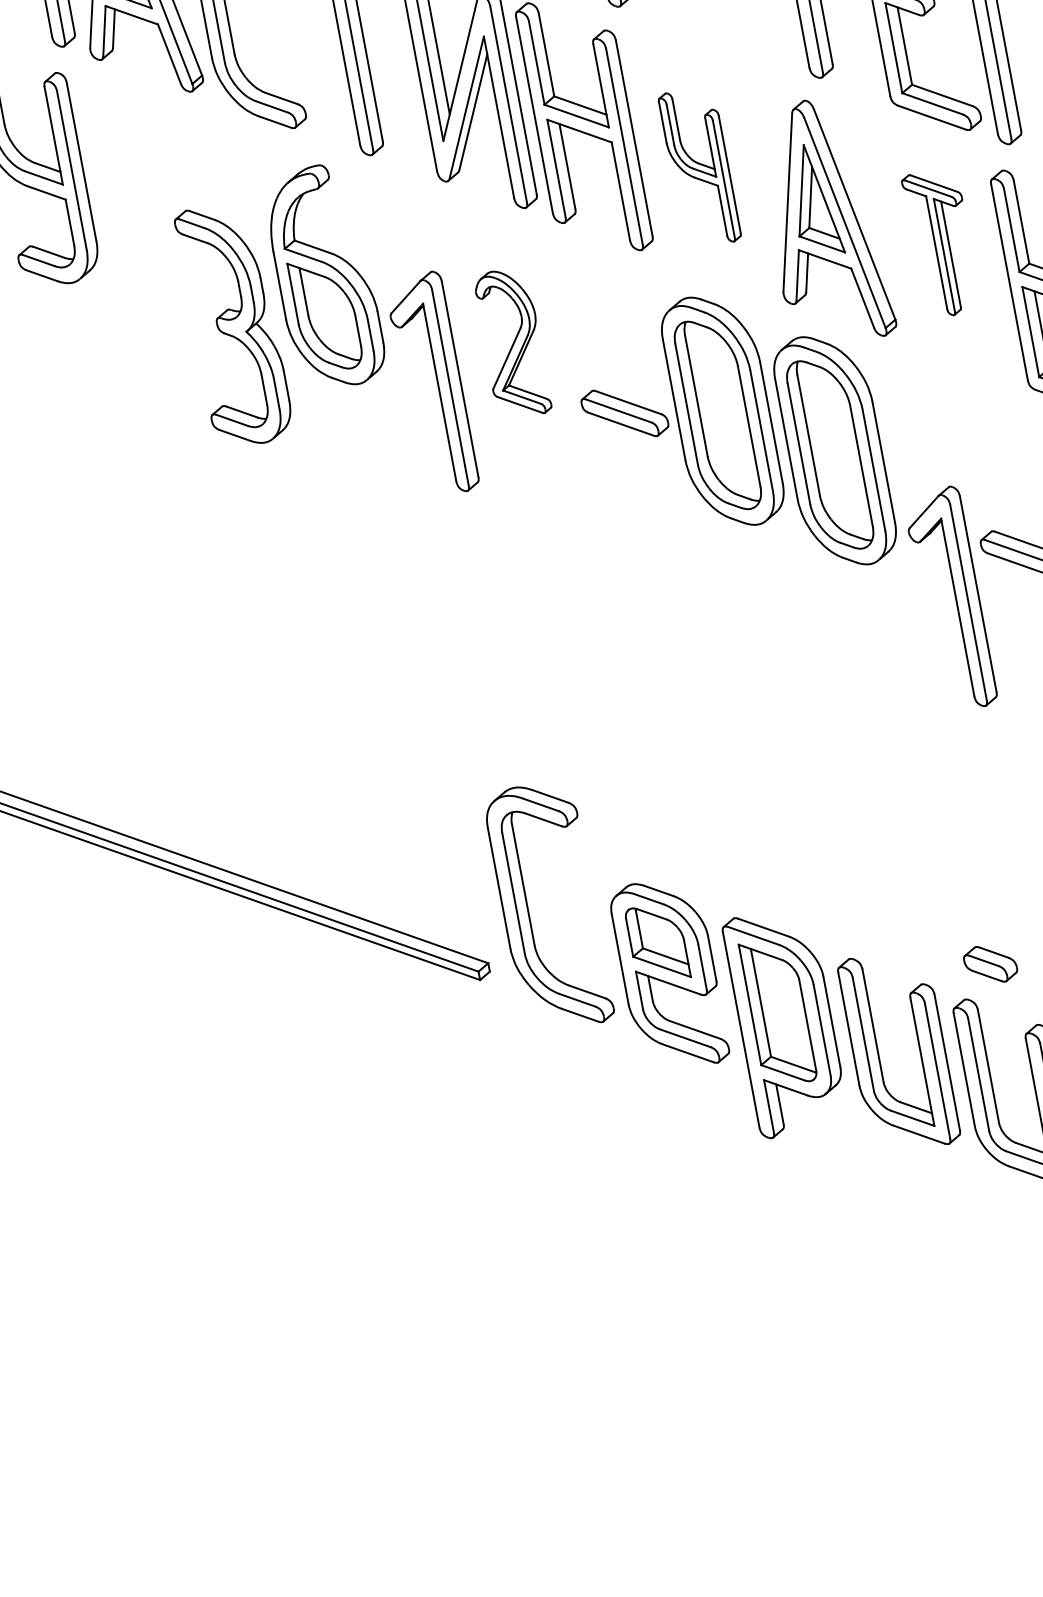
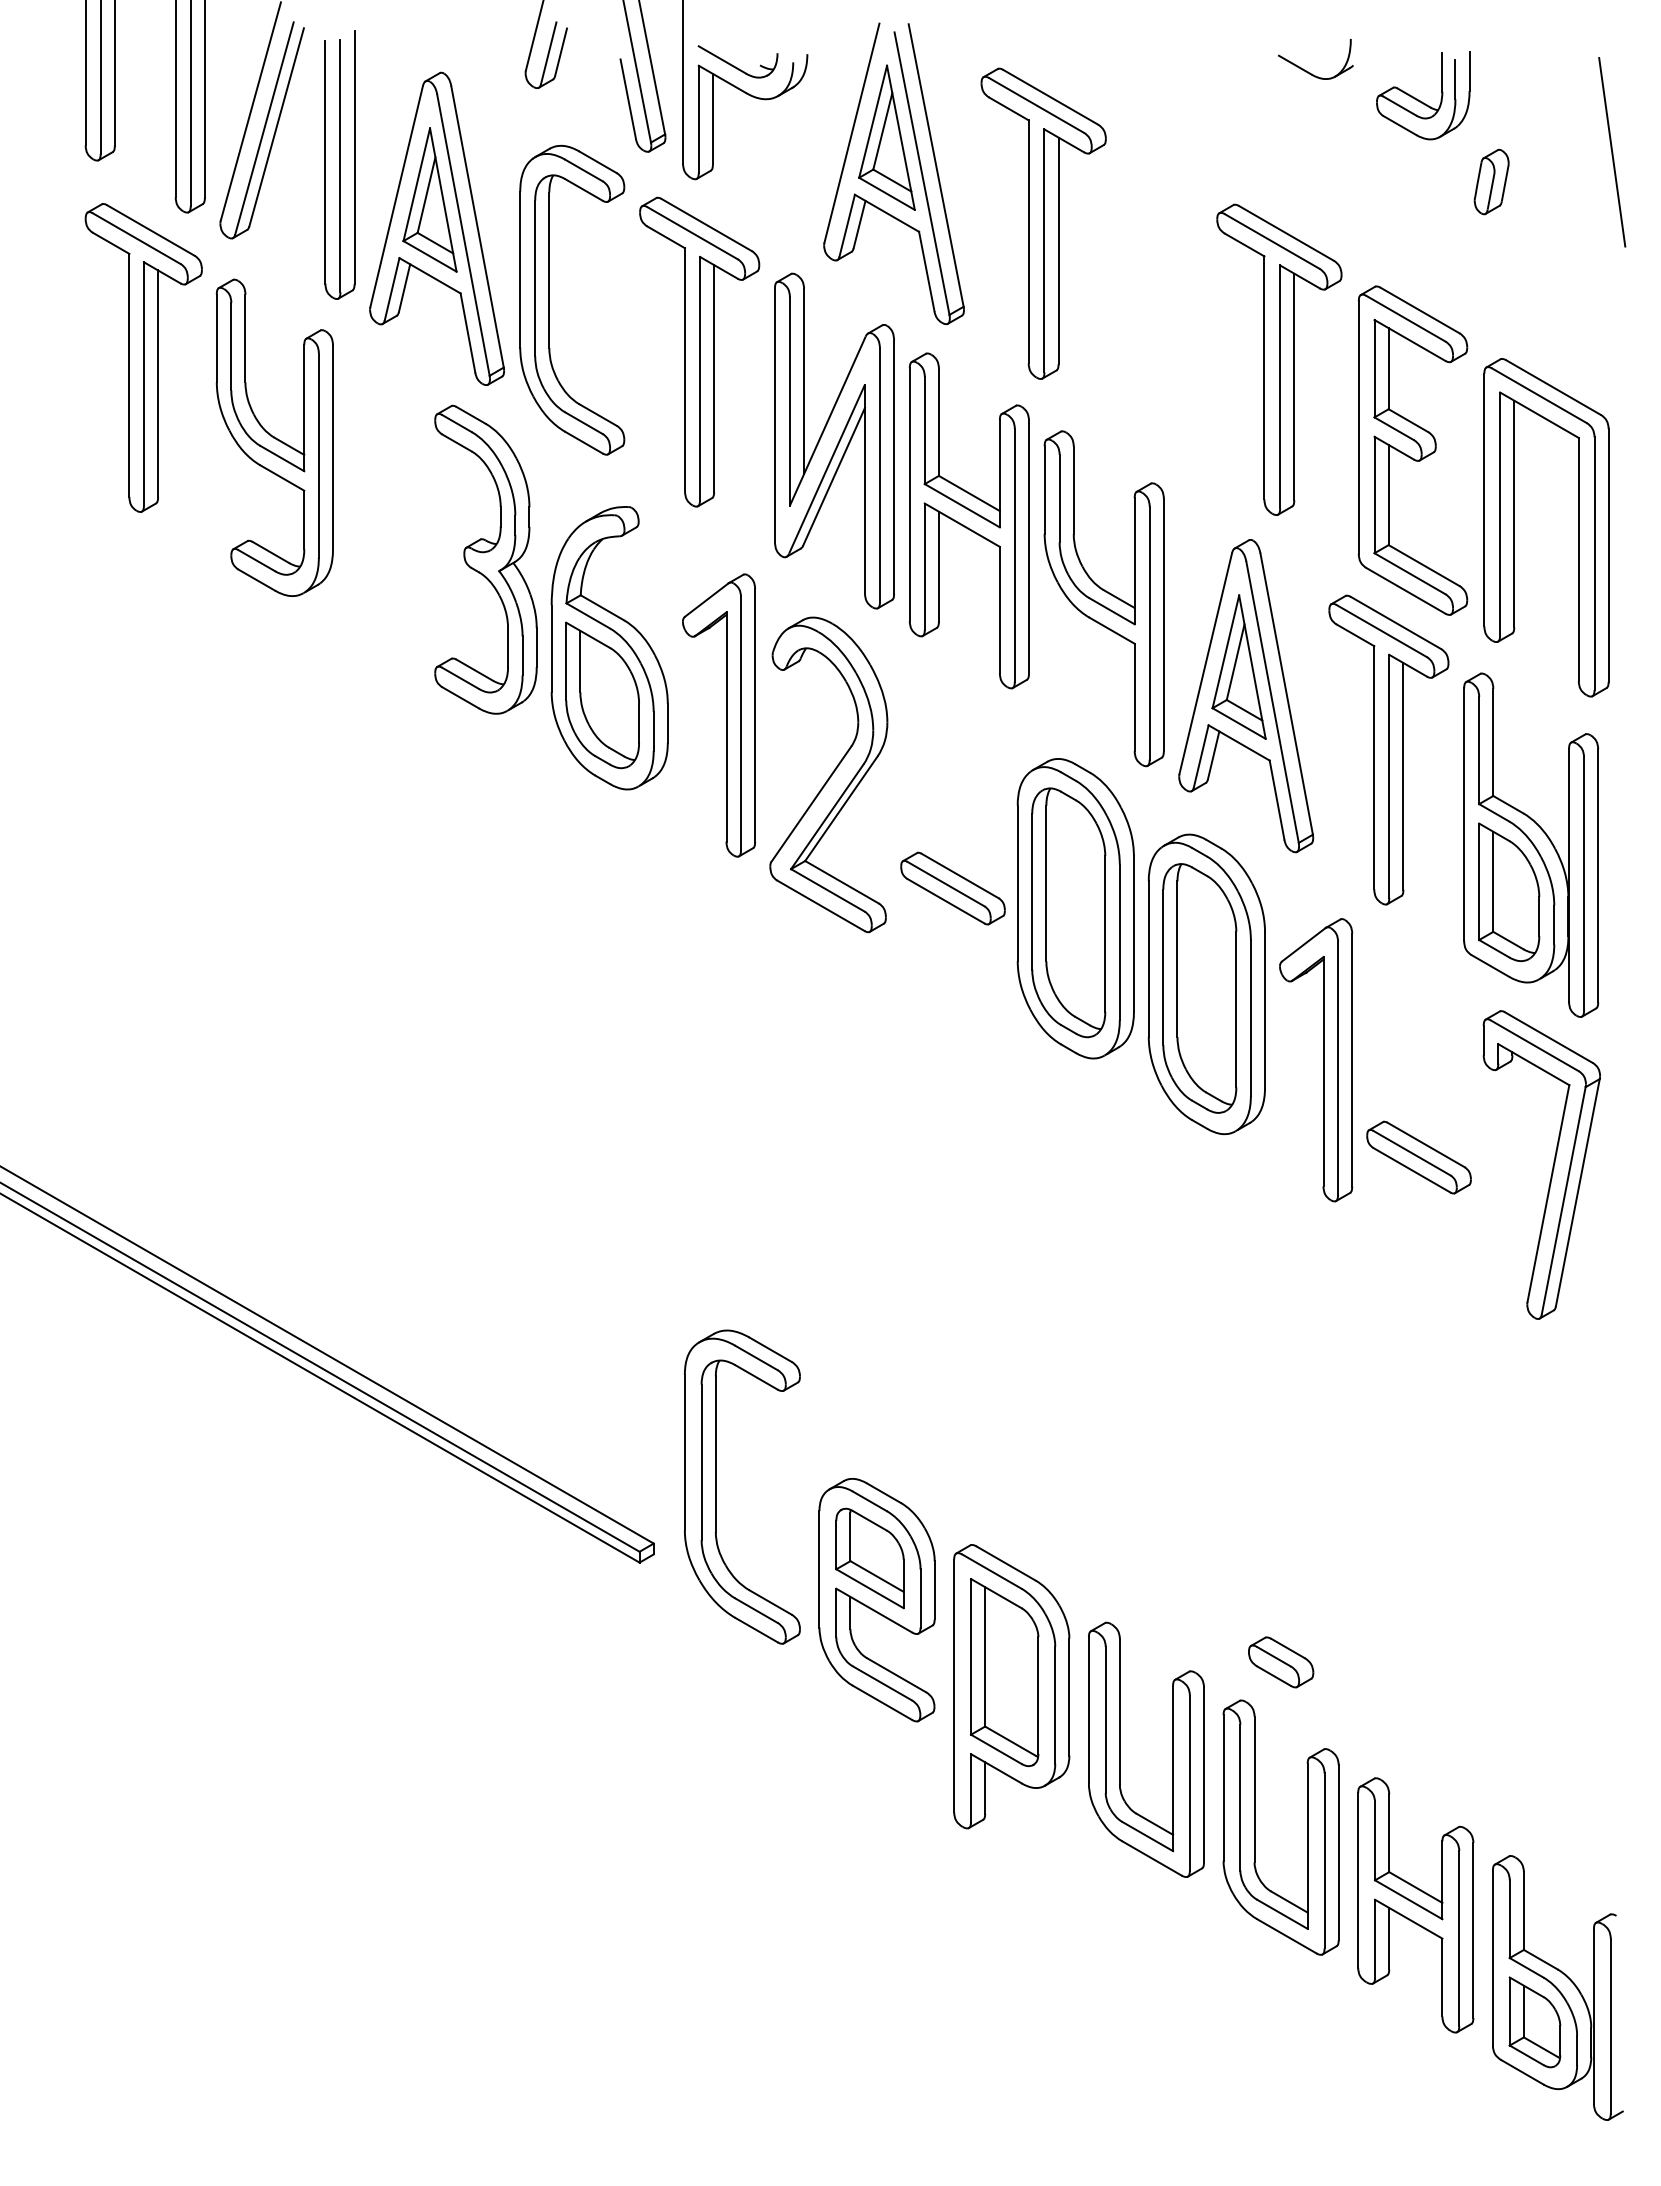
part: (699, 167) -> (1103, 598), size x1.67
part: (941, 242) -> (1388, 749), size x1.67
part: (234, 324) -> (485, 559), moved
part: (512, 343) -> (828, 774), size x1.67
part: (438, 383) -> (726, 715), moved
part: (956, 598) -> (1323, 1060), moved

